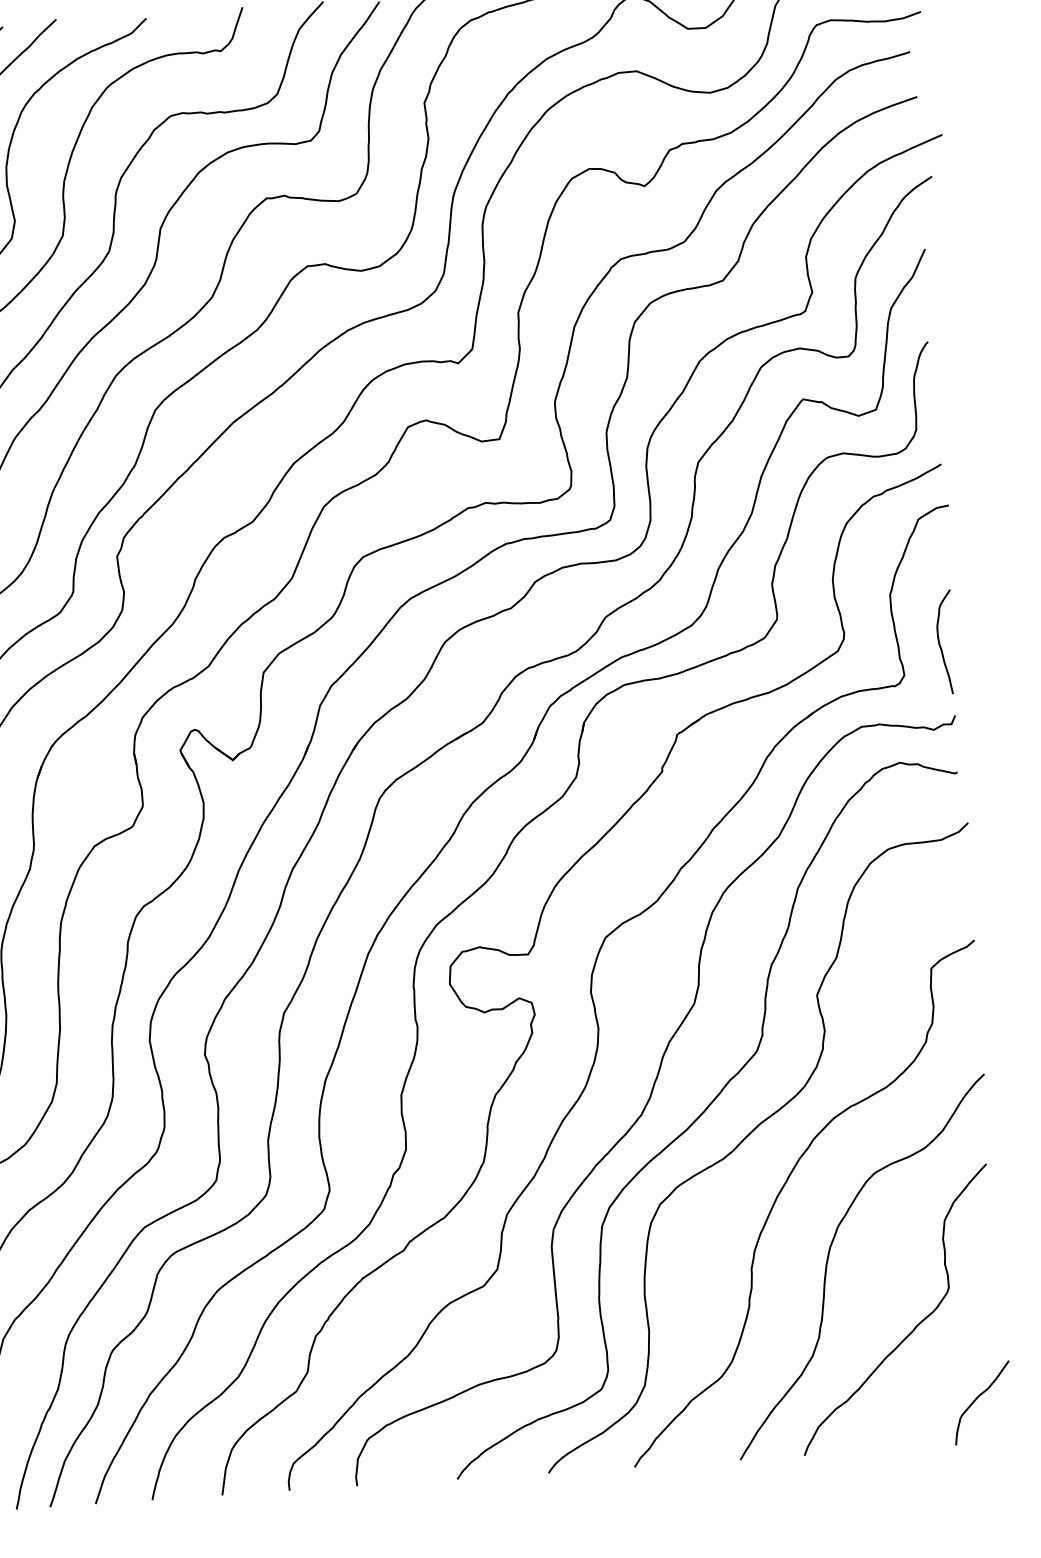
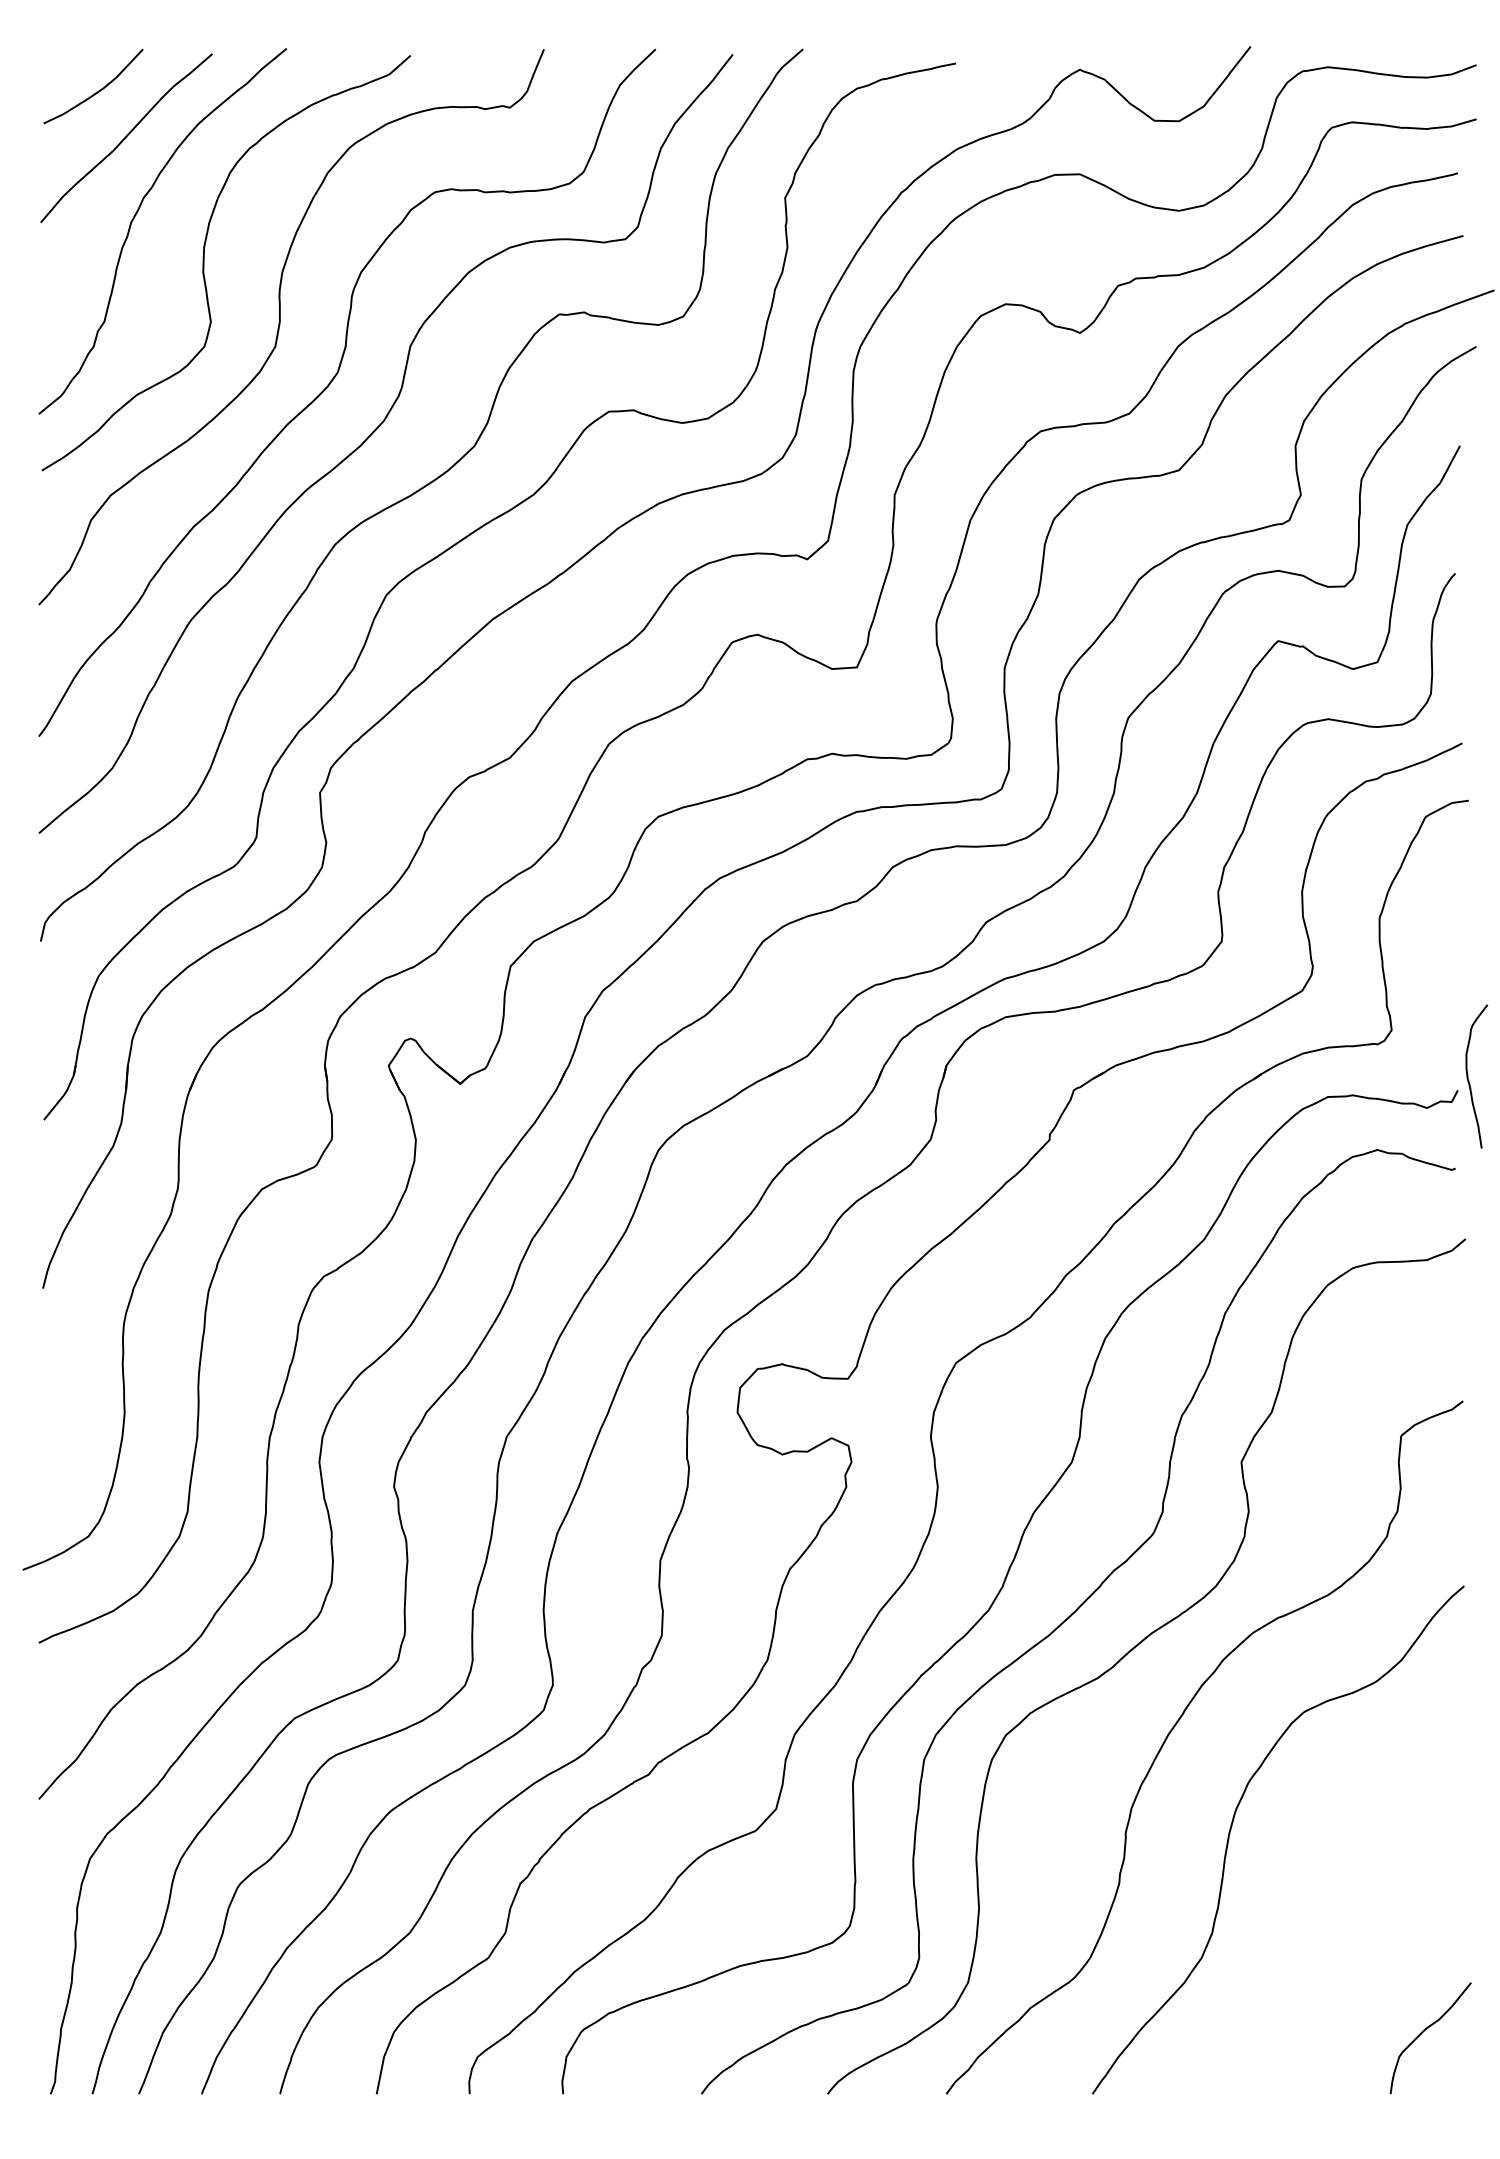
curve: (939, 642) -> (1468, 1076), moved
curve: (915, 1327) -> (1345, 1927), removed

